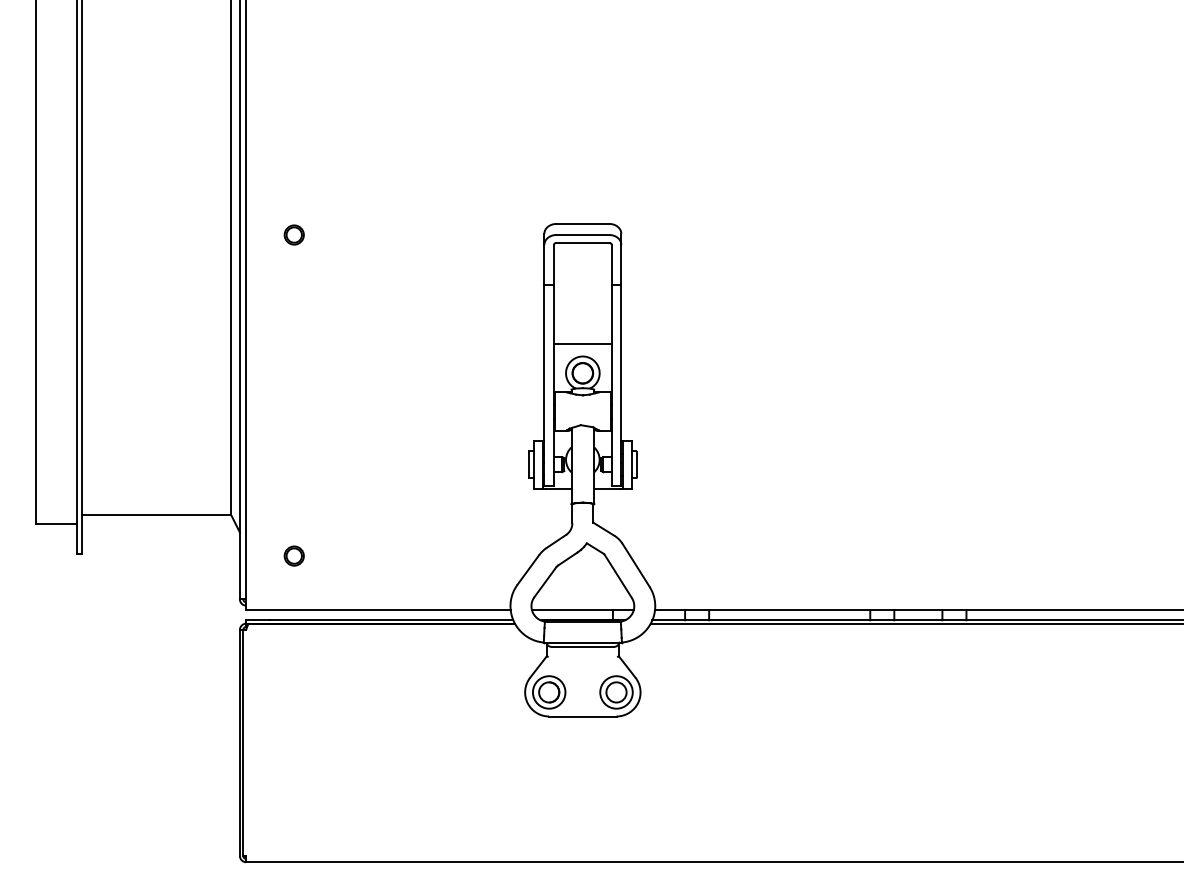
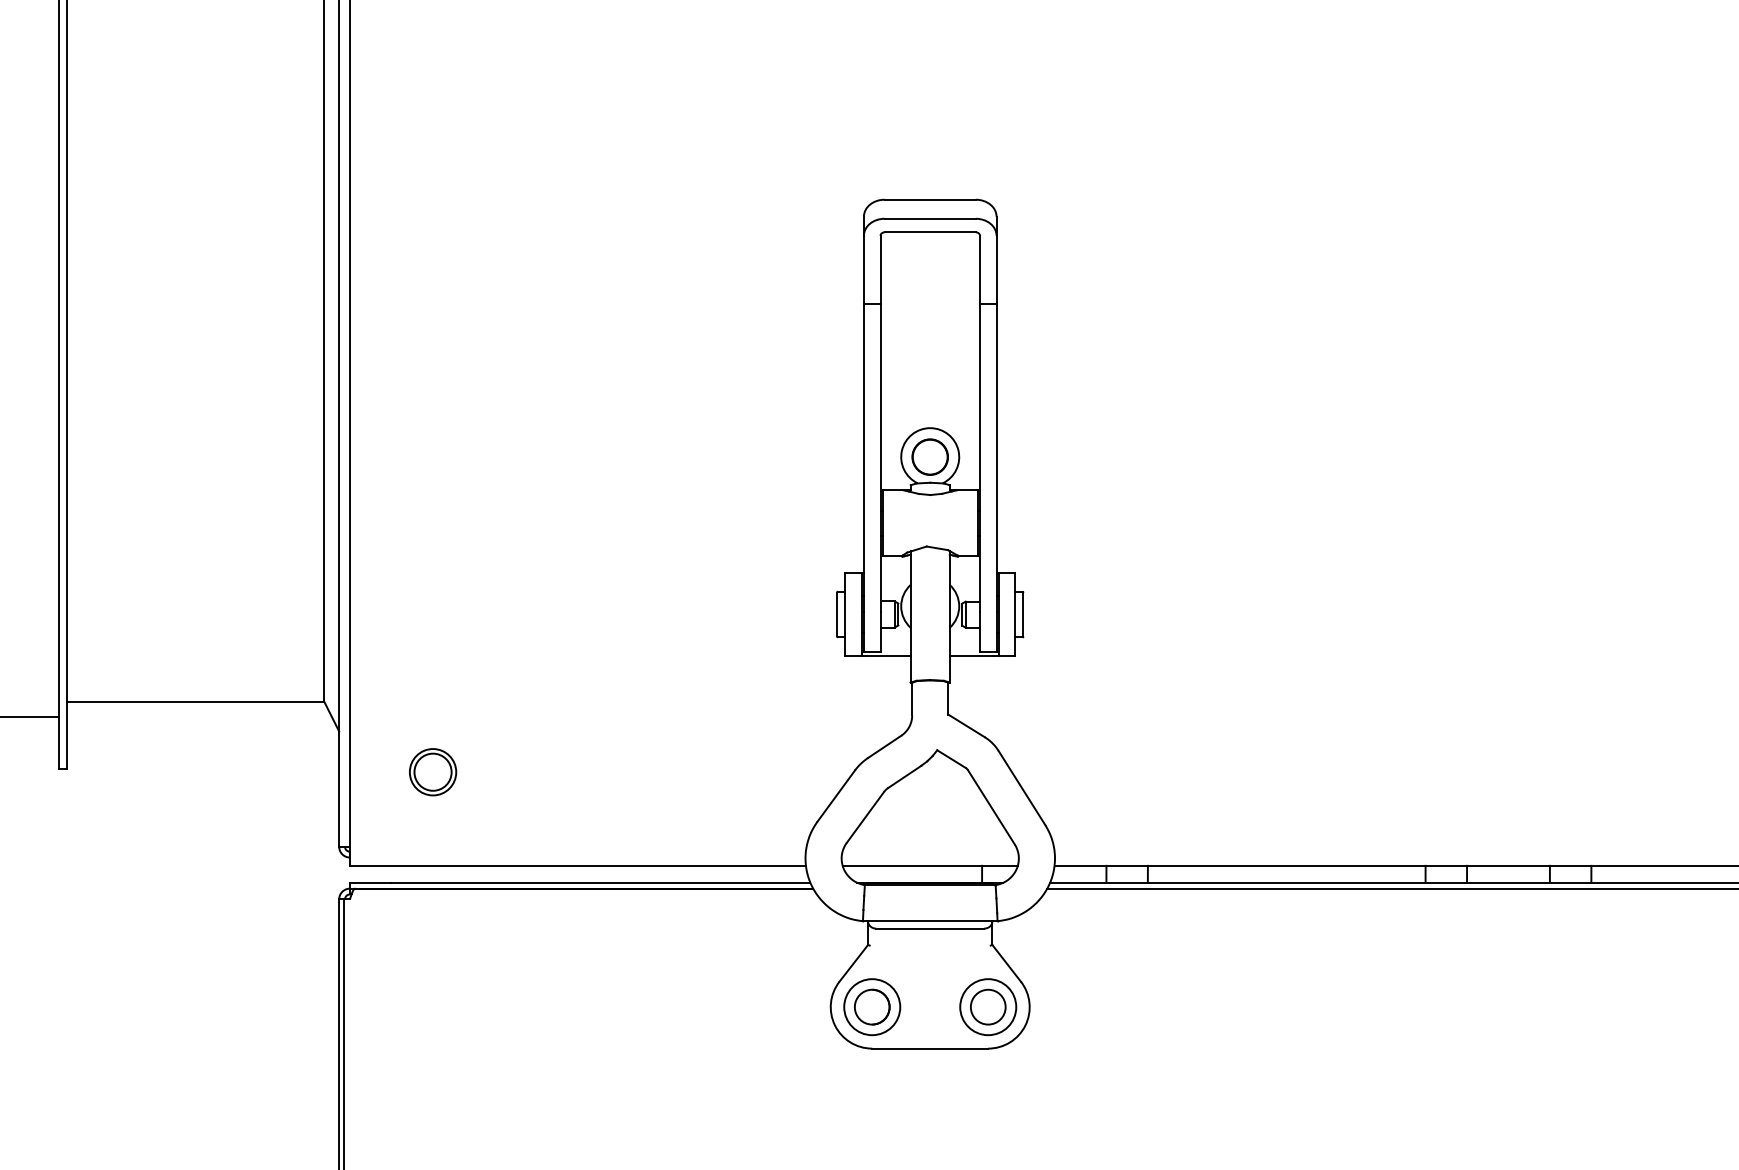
part: (293, 234) -> (431, 217), removed
line: (582, 344) -> (929, 407), removed
part: (293, 555) -> (431, 771), size x1.4

